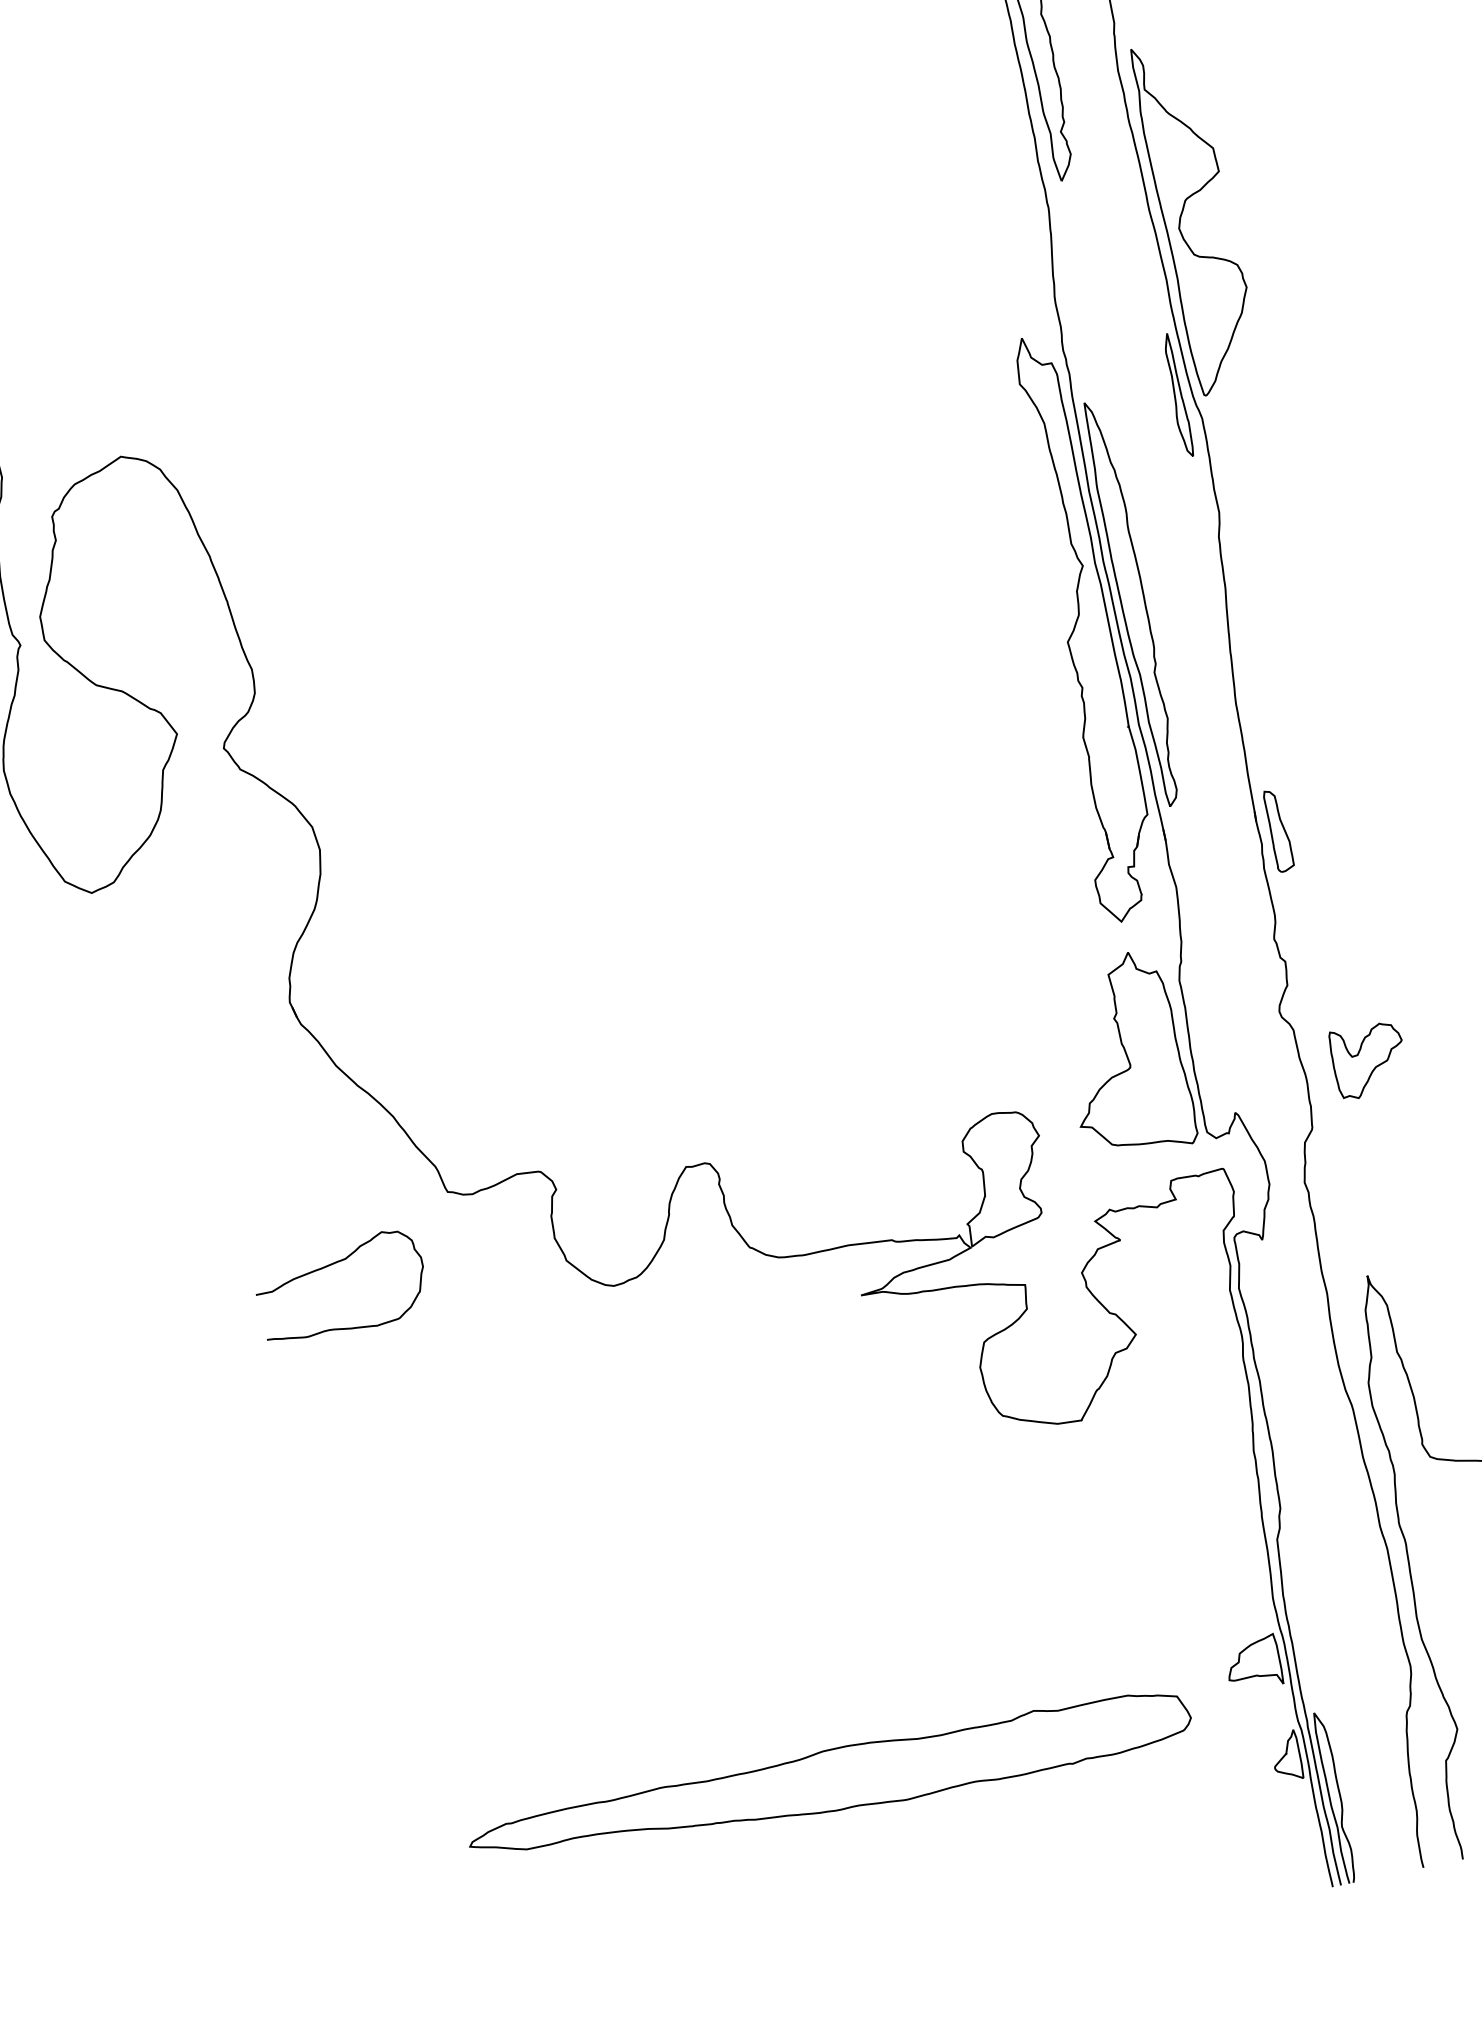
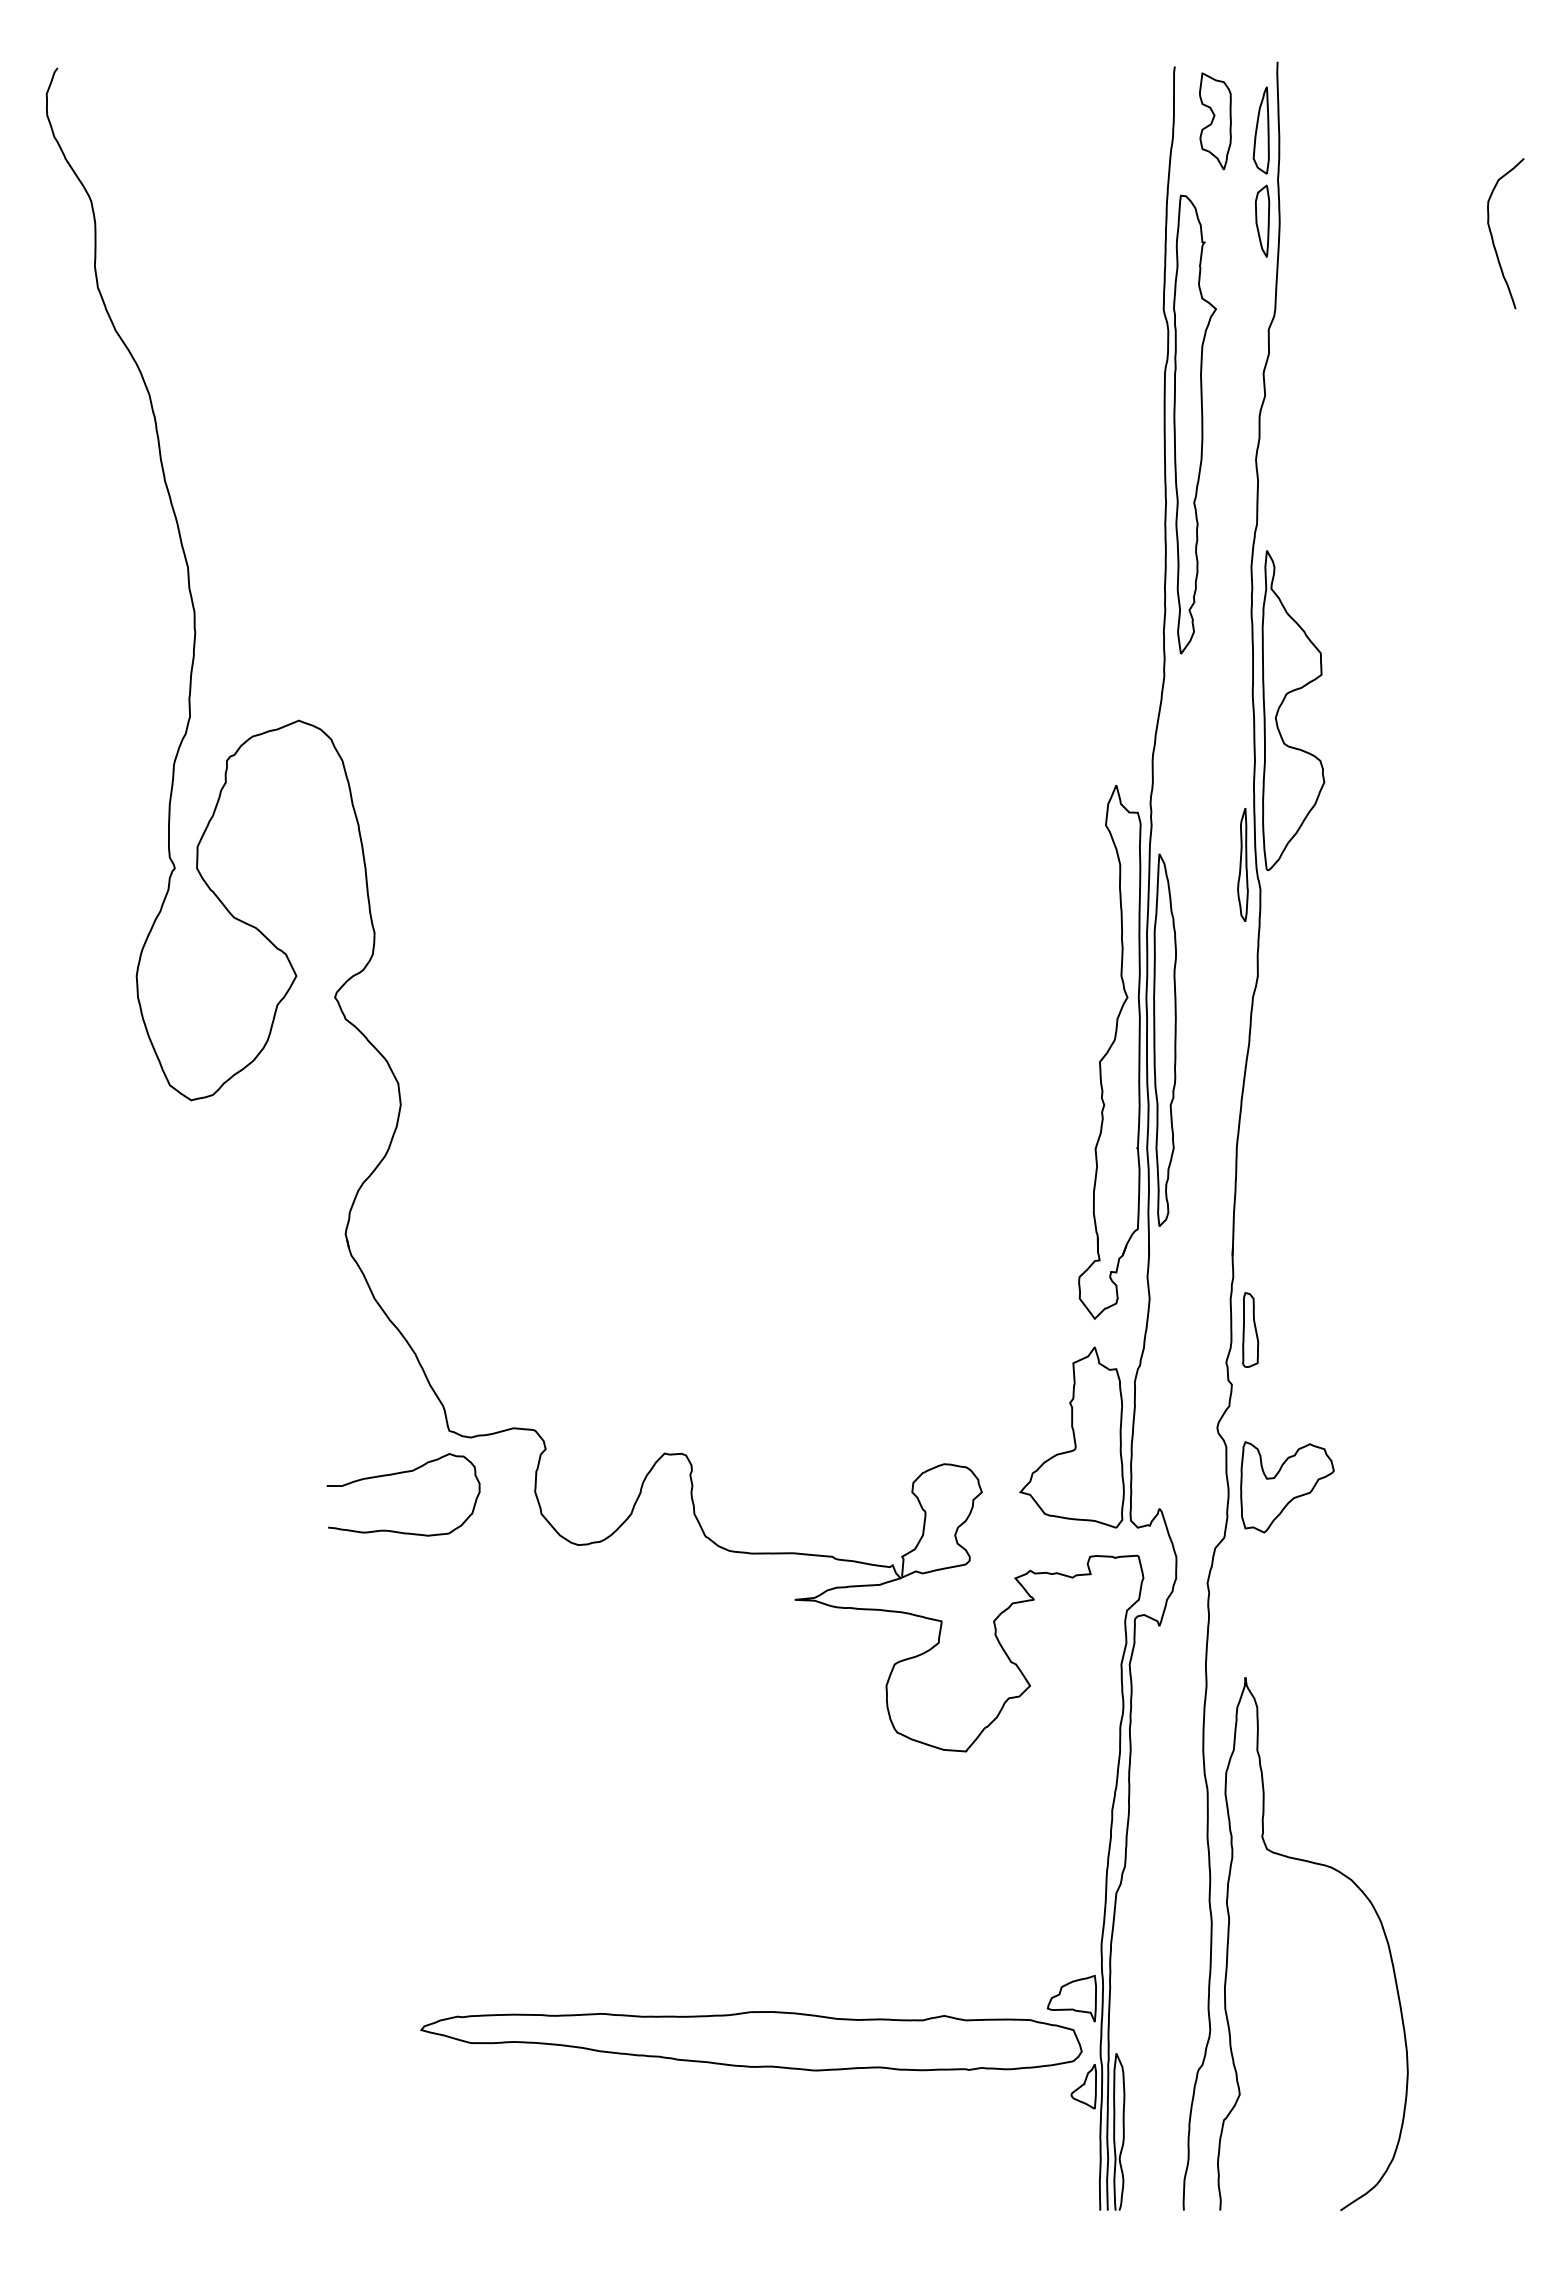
part: (1278, 830) -> (1250, 1329), moved
part: (1369, 1060) -> (1287, 1487), size x1.43
curve: (331, 1266) -> (398, 1474), moved
part: (830, 1783) -> (751, 2041), moved

